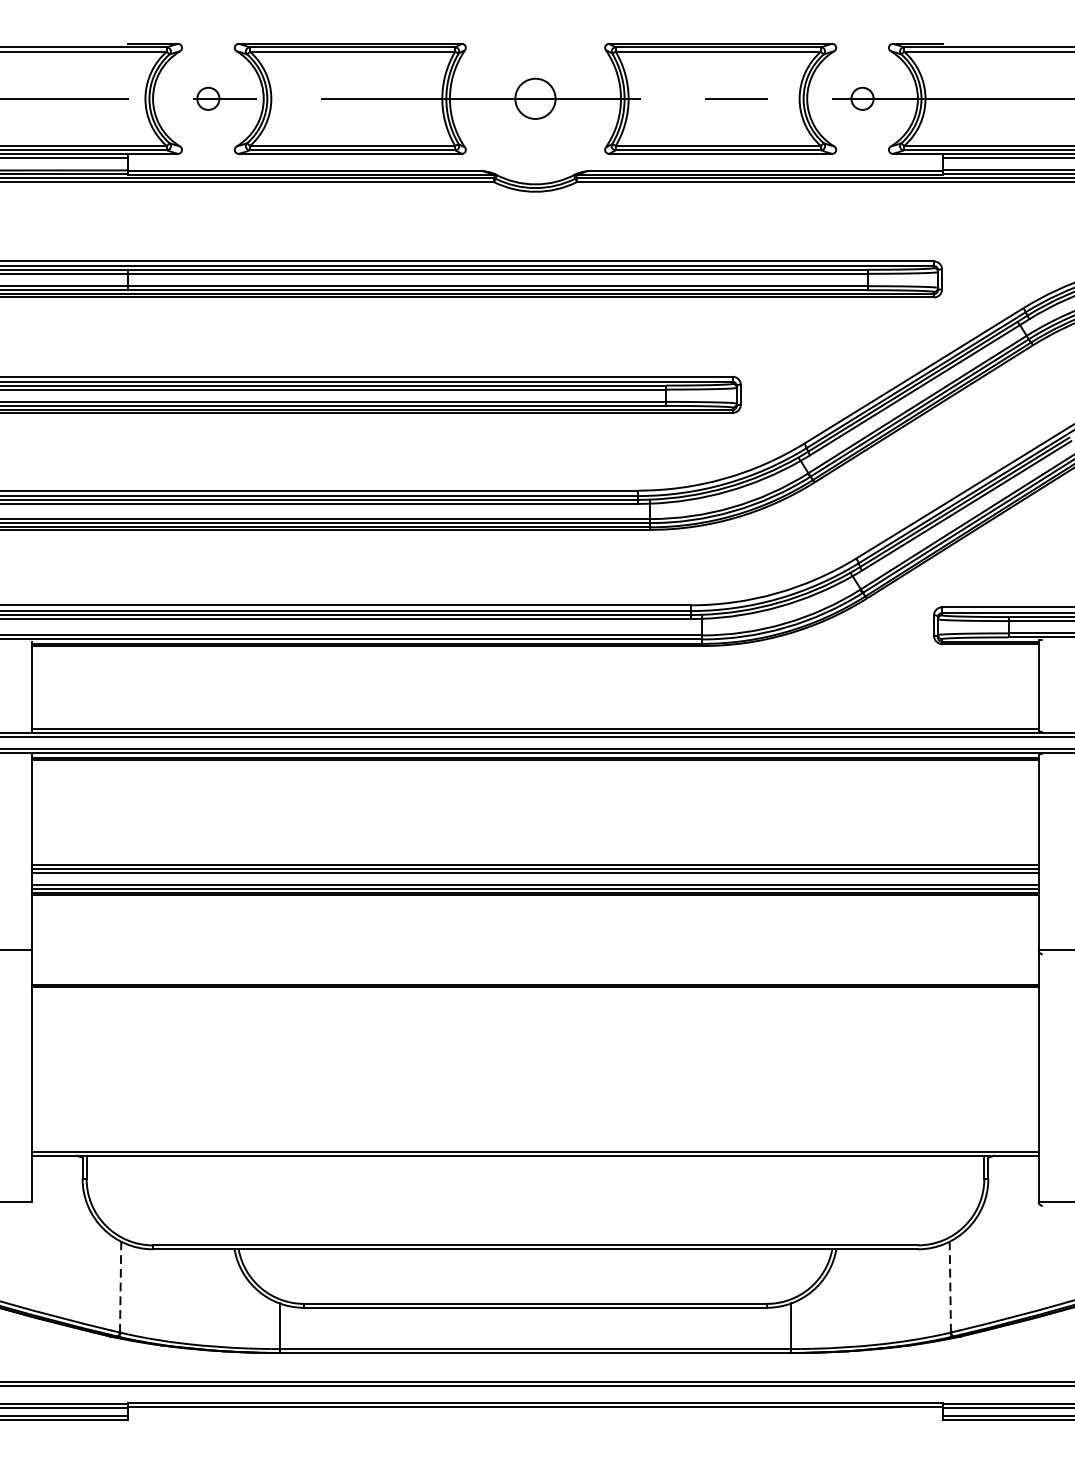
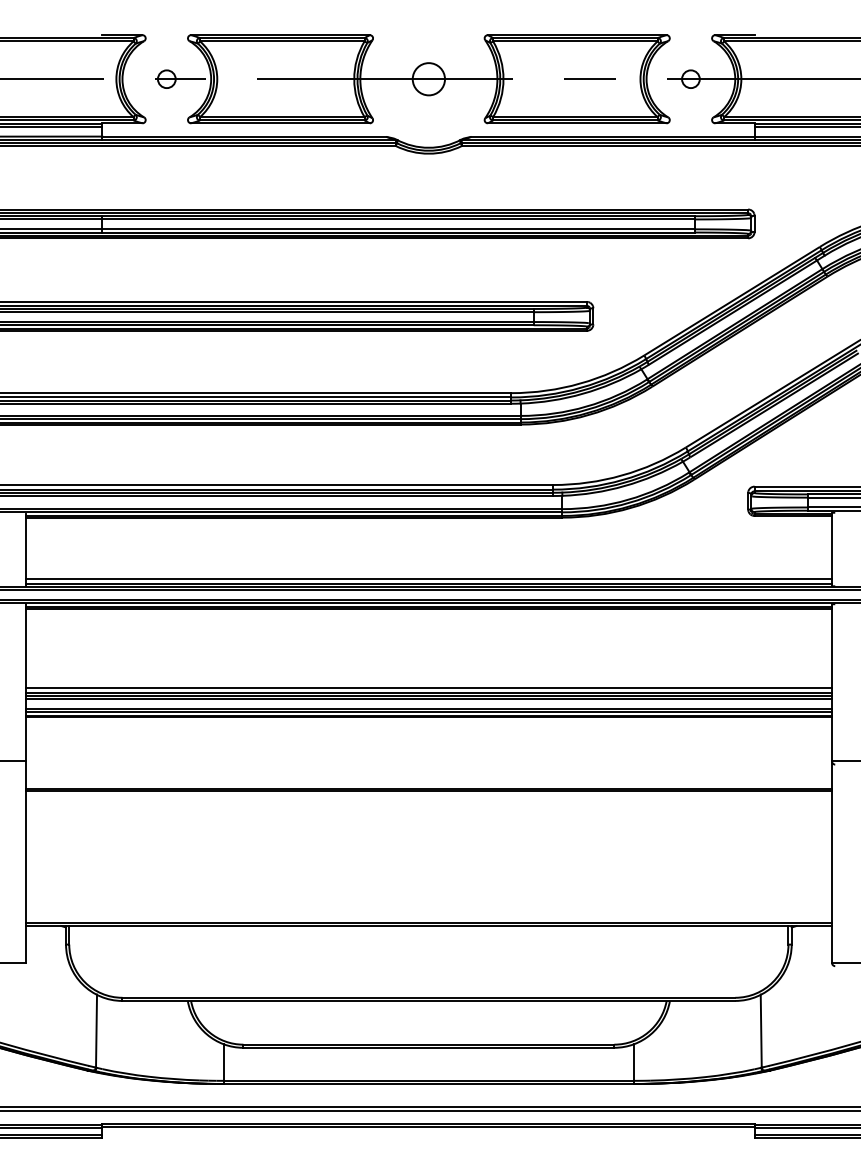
line: (535, 722) -> (428, 578), added
line: (535, 858) -> (428, 687), added
line: (120, 1287) -> (96, 1031), dashed -> solid
line: (950, 1287) -> (761, 1031), dashed -> solid

